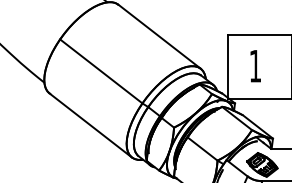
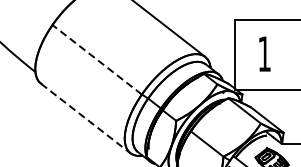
line: (100, 71) -> (96, 59), solid -> dashed
line: (91, 125) -> (86, 118), solid -> dashed

